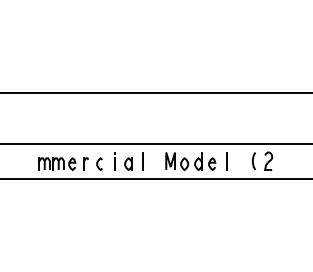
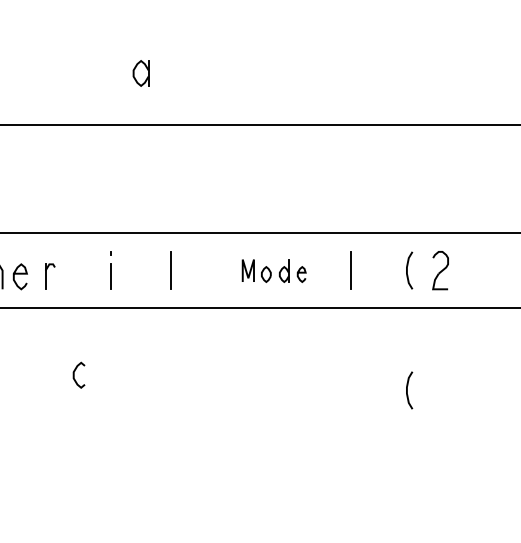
part: (190, 161) -> (273, 271), size x0.6
curve: (98, 163) -> (76, 373), moved
part: (128, 163) -> (140, 72), moved
line: (253, 217) -> (408, 390), added

